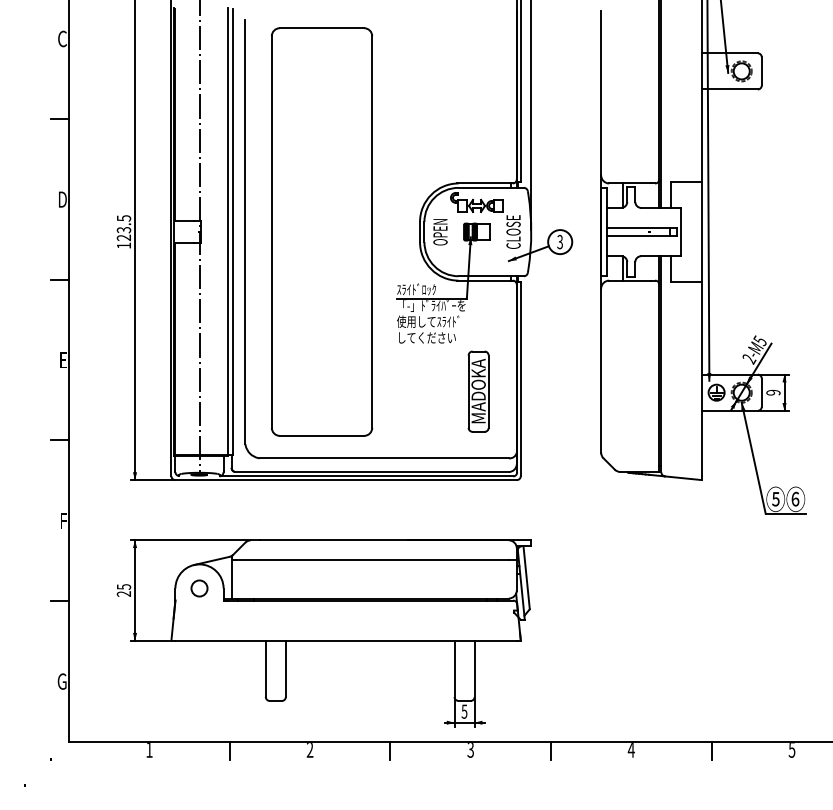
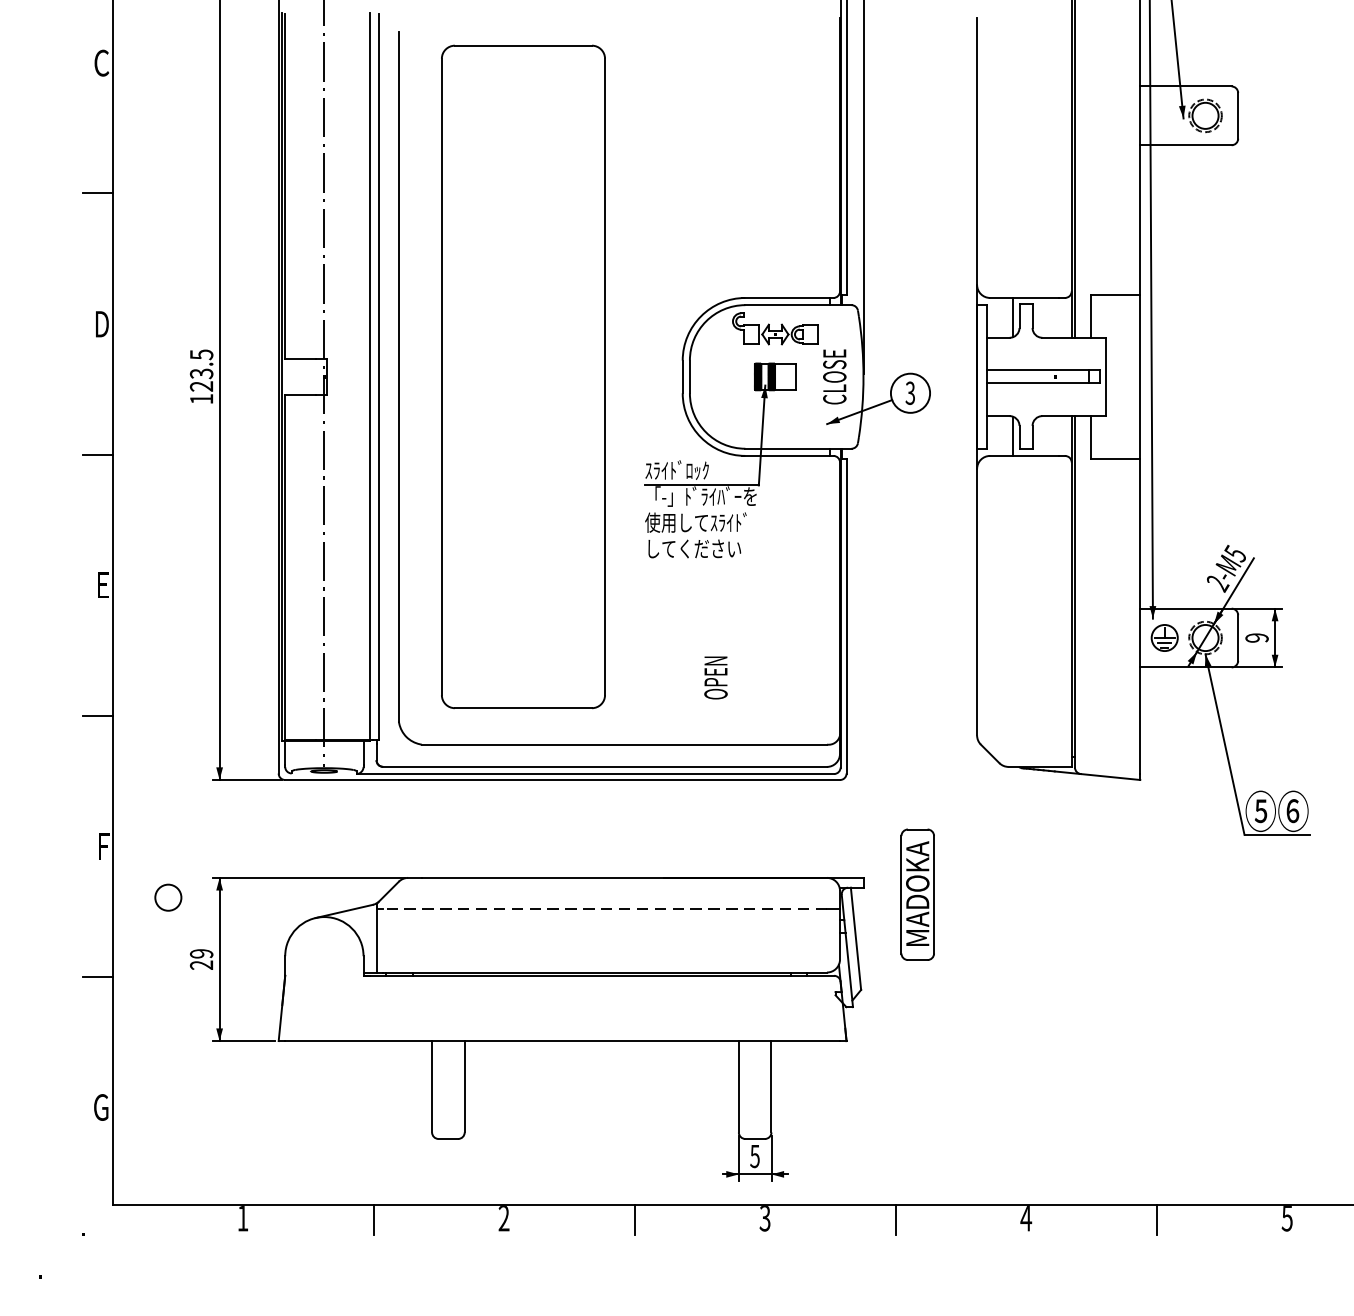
text: (440, 232) -> (716, 678), moved
part: (478, 391) -> (917, 894), moved
line: (372, 559) -> (605, 909), solid -> dashed
text: (123, 586) -> (200, 952), 25 -> 29
circle: (199, 588) -> (168, 897), moved

